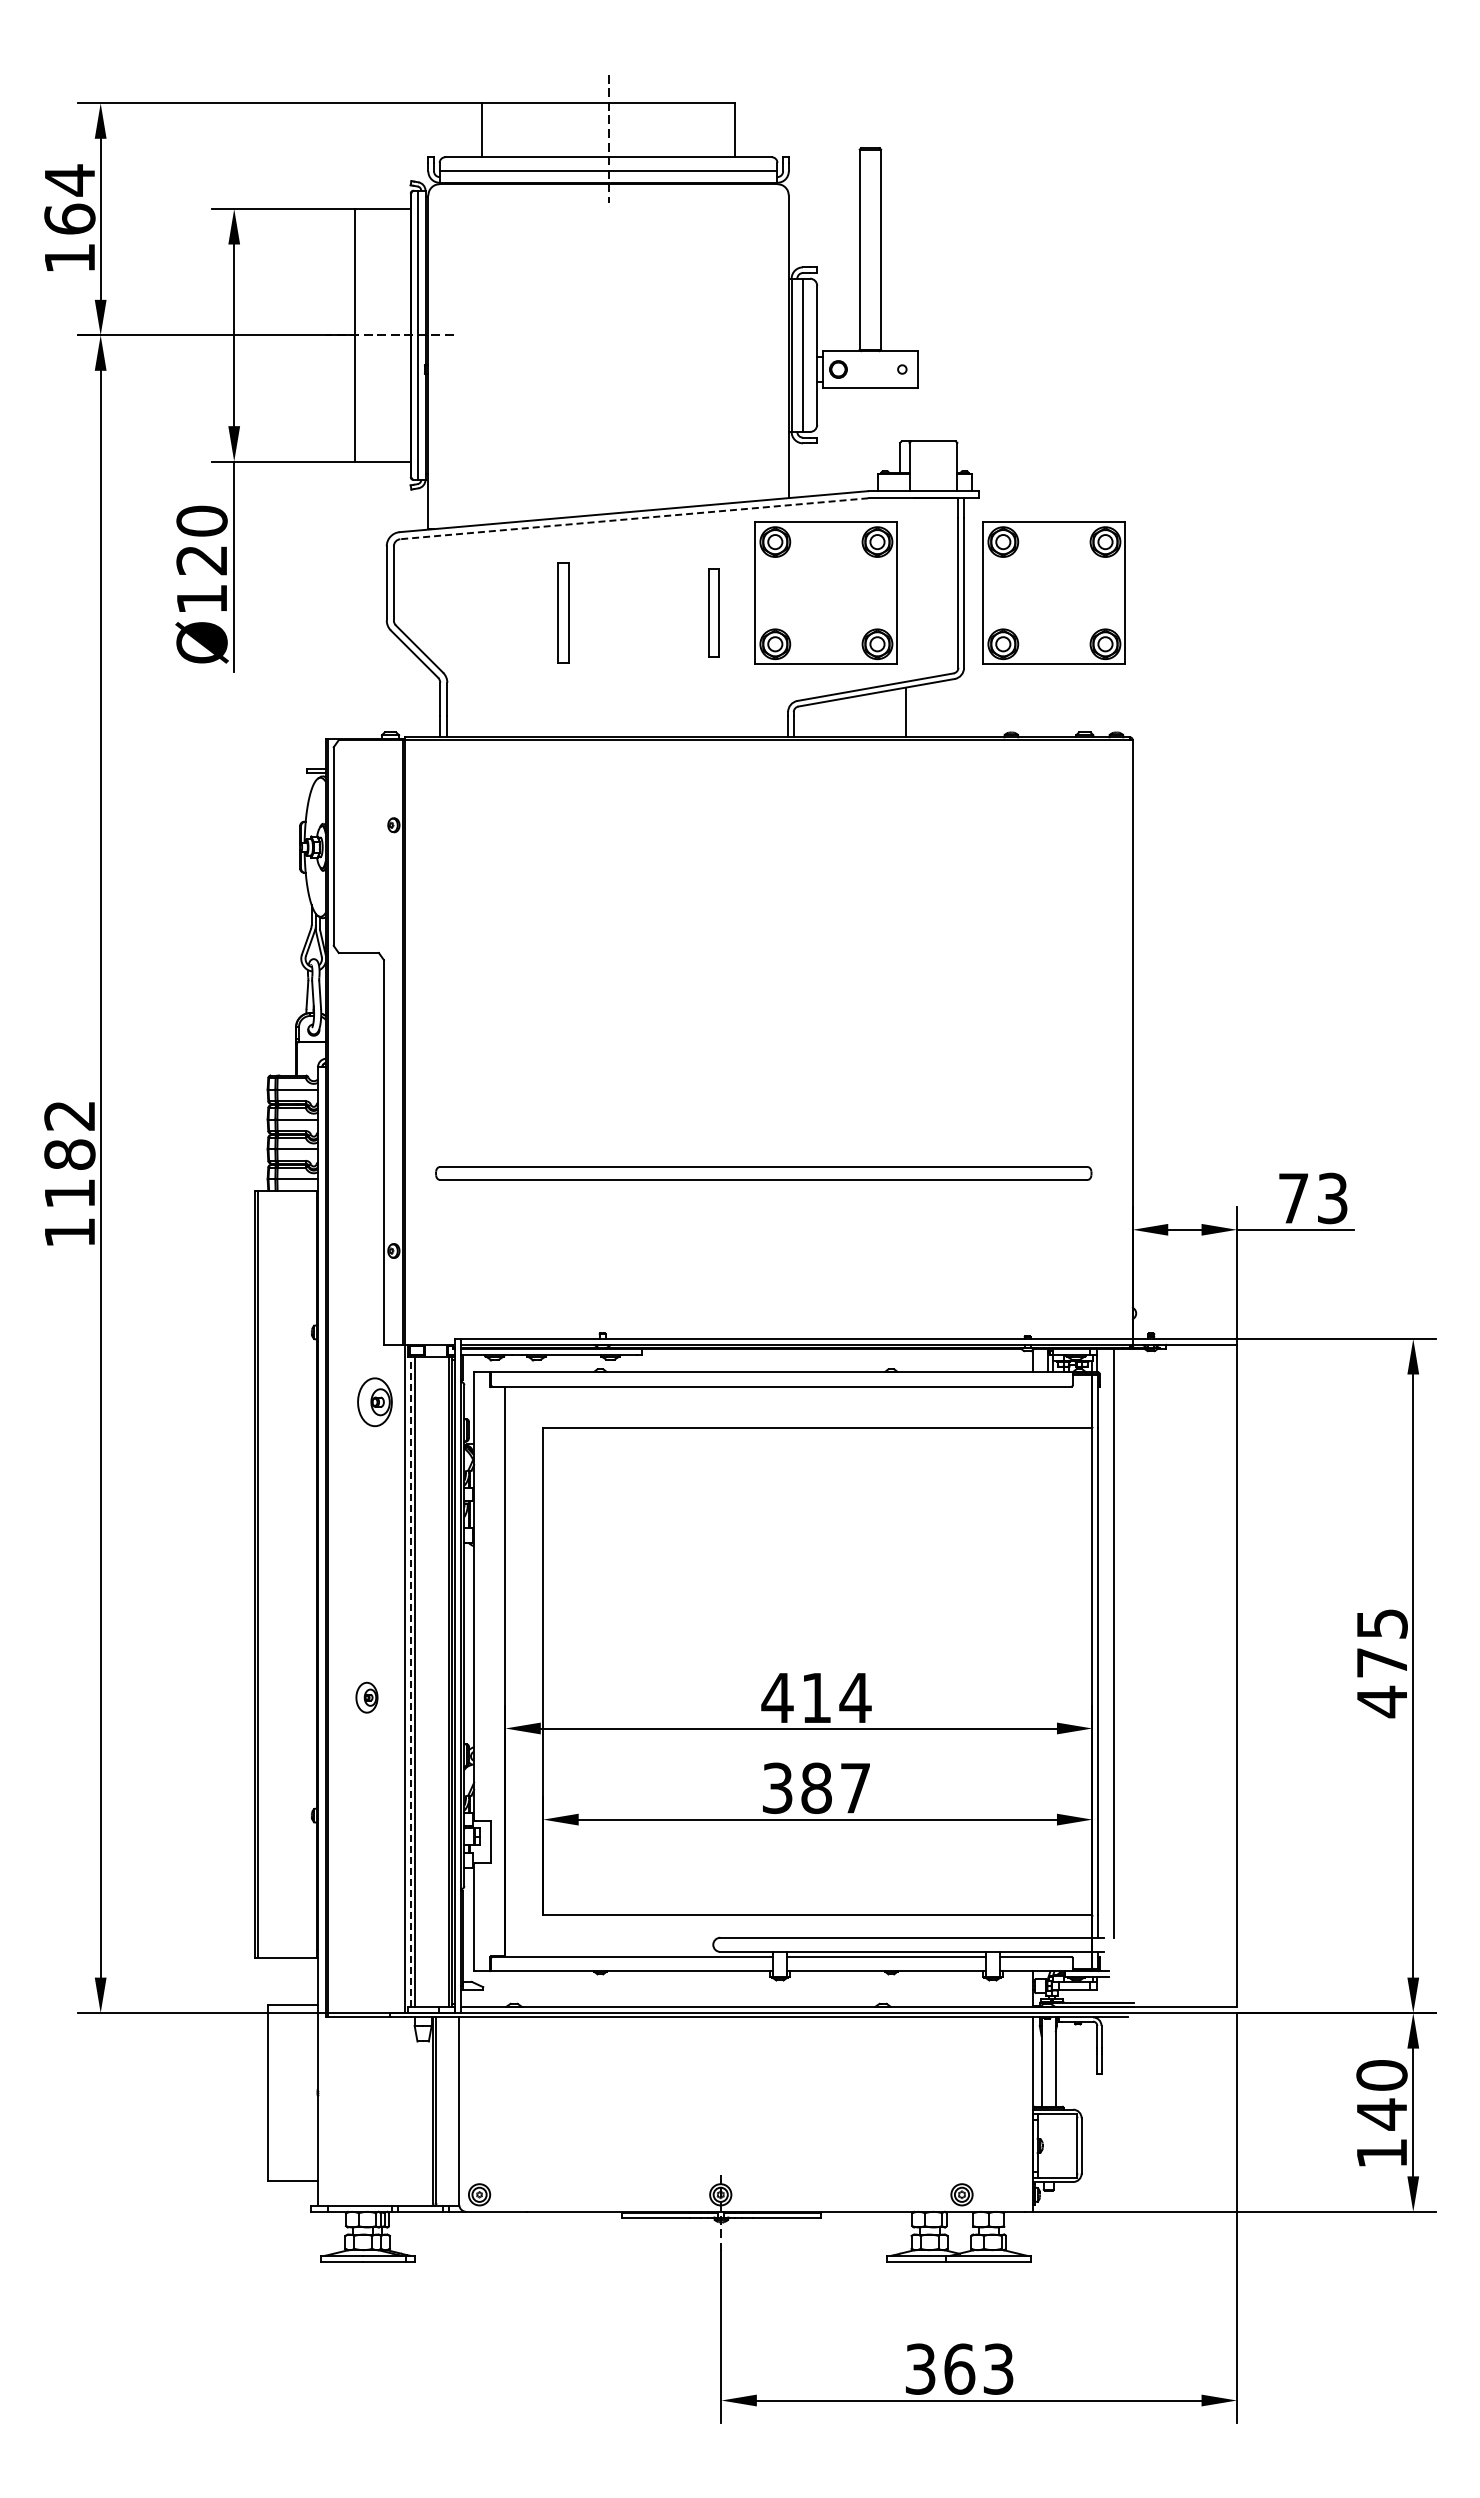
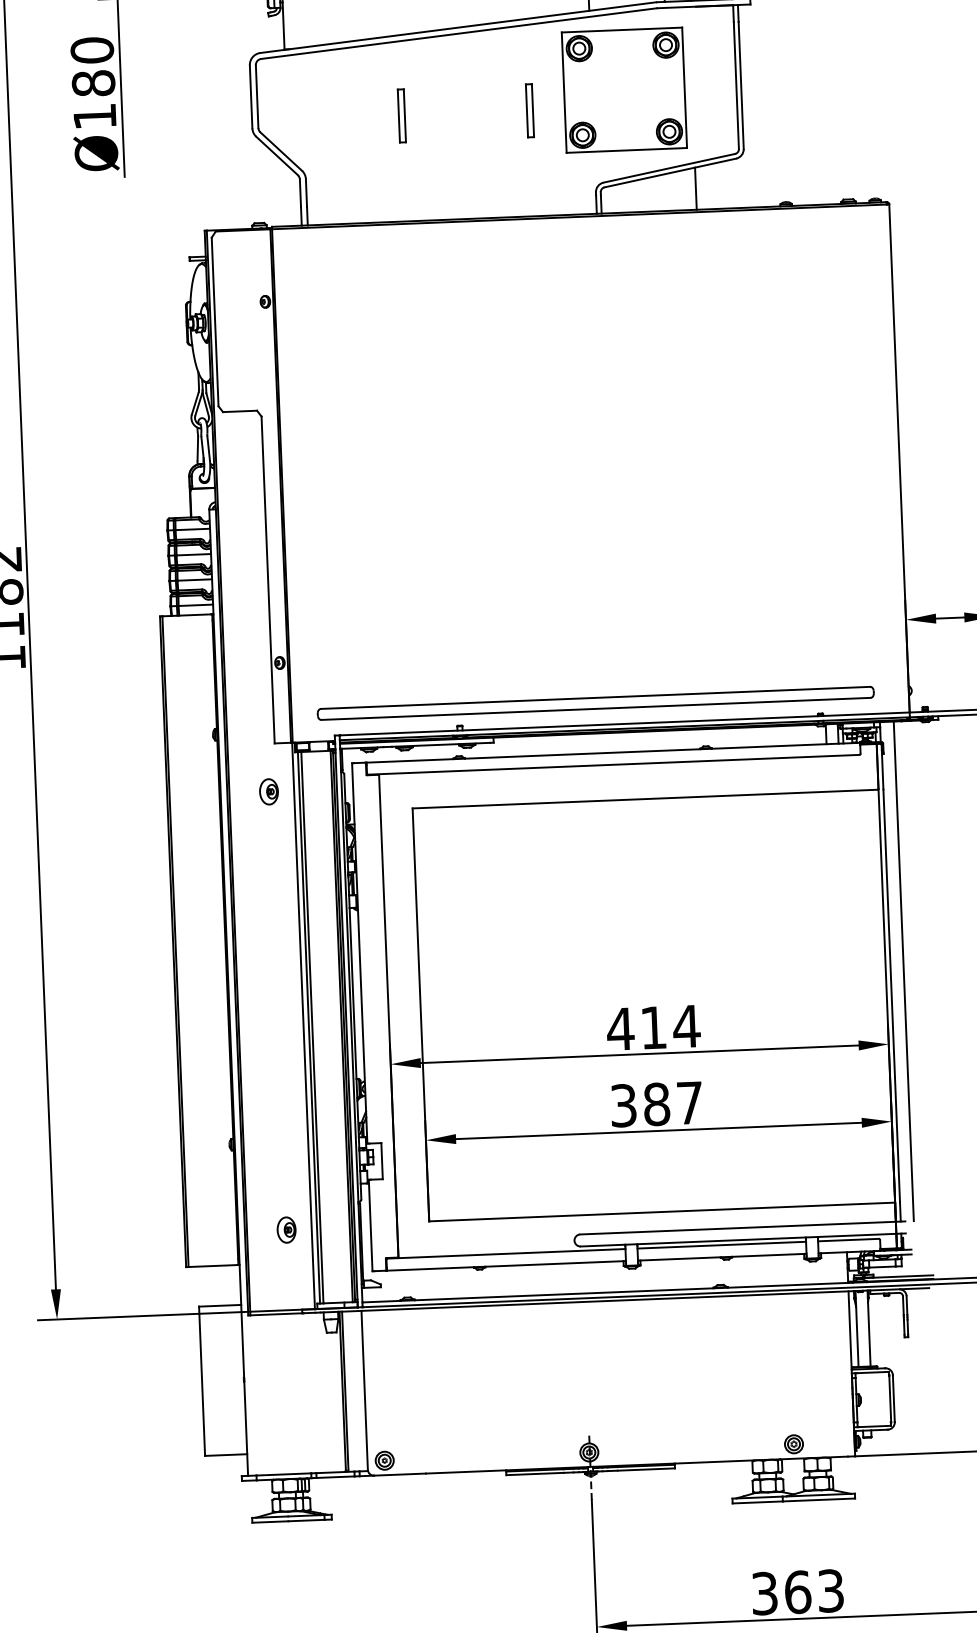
line: (634, 518) -> (459, 33), dashed -> solid
text: (201, 559) -> (93, 82), Ø120 -> Ø180
part: (1053, 592) -> (817, 81), removed
part: (563, 612) -> (402, 115), size x0.62
part: (714, 612) -> (530, 110), size x0.71
part: (763, 1173) -> (595, 703), moved
part: (374, 1401) -> (268, 791), size x0.62
line: (410, 1681) -> (308, 1027), dashed -> solid
part: (366, 1697) -> (286, 1229), moved

